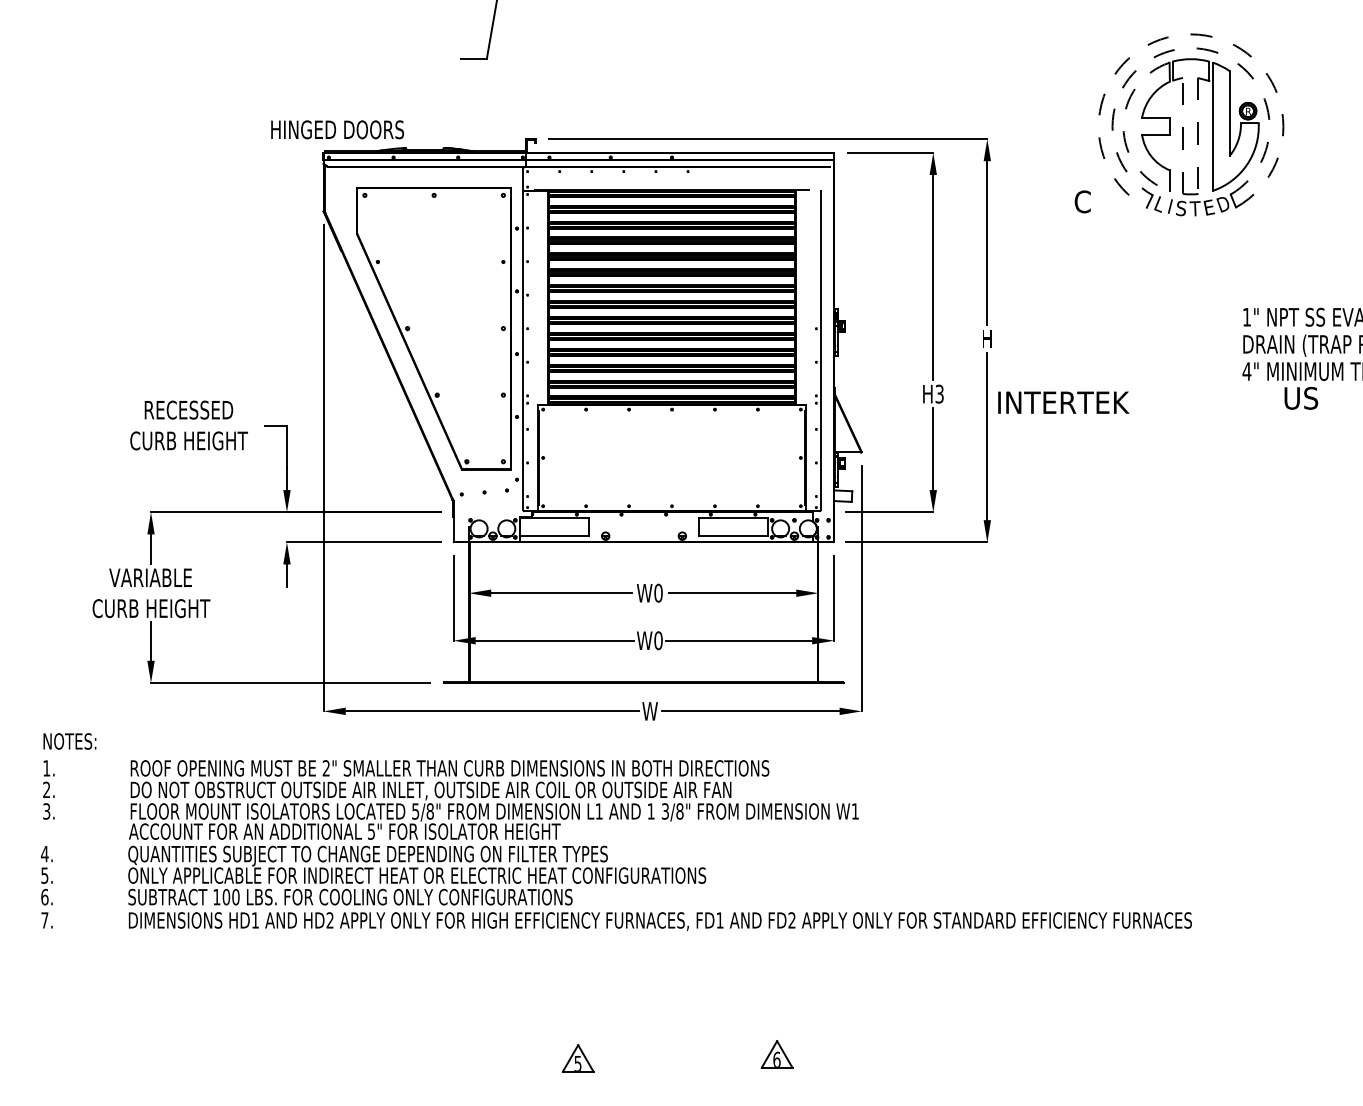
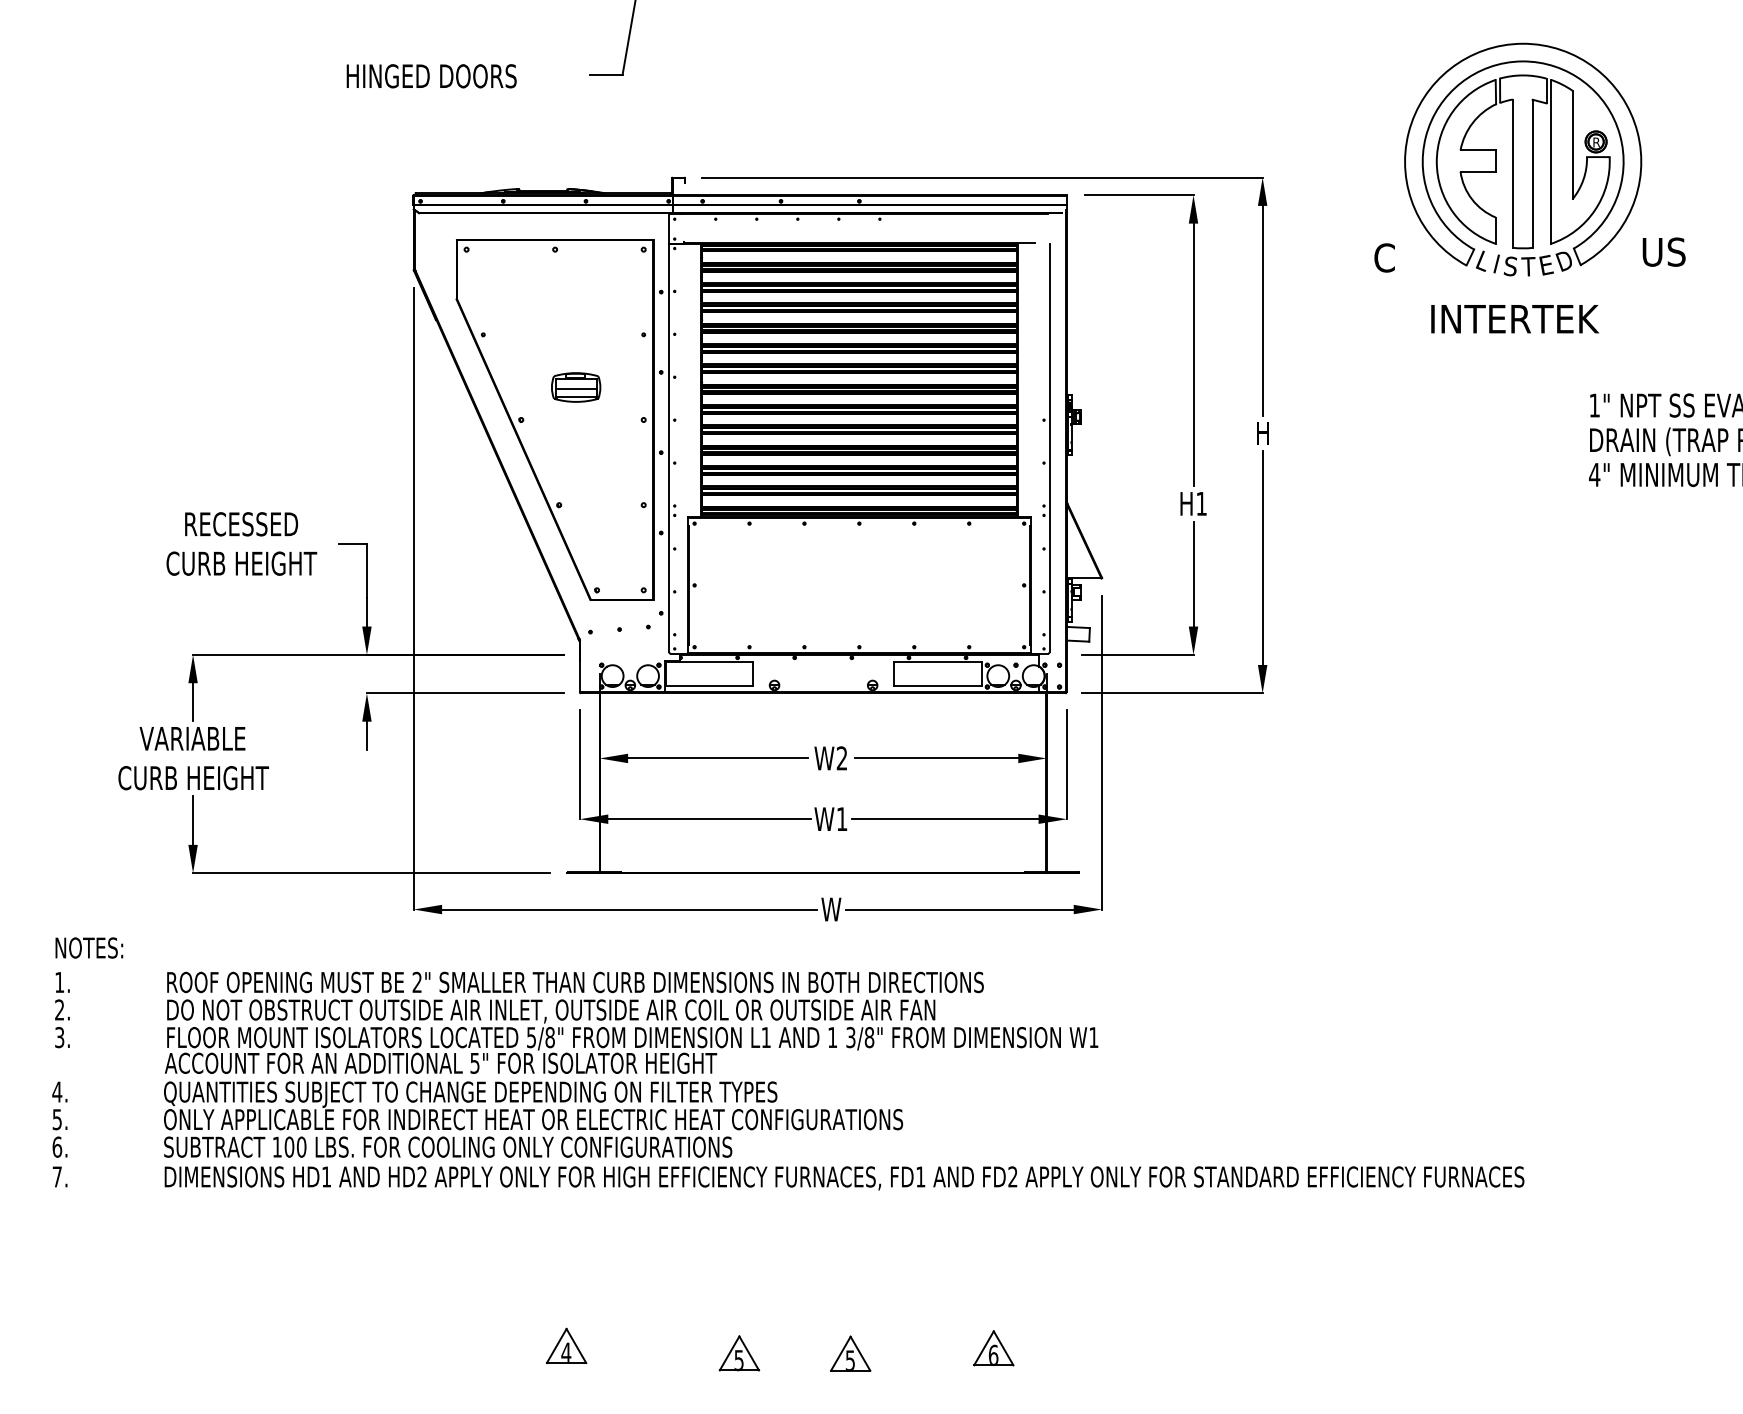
arc: (1190, 34) -> (1522, 43), dashed -> solid
arc: (1190, 48) -> (1522, 61), dashed -> solid
arc: (1123, 126) -> (1436, 161), dashed -> solid
text: (337, 129) -> (431, 75), moved
line: (1183, 135) -> (1513, 173), dashed -> solid
line: (1198, 136) -> (1532, 174), dashed -> solid
part: (450, 303) -> (576, 387), added
text: (939, 393) -> (1201, 503), H3 -> H1
text: (1301, 398) -> (1664, 252), moved
text: (1063, 402) -> (1514, 318), moved
text: (658, 592) -> (842, 757), W0 -> W2
text: (658, 640) -> (842, 818), W0 -> W1
part: (442, 1052) -> (565, 1345), added
part: (664, 1058) -> (849, 1353), added

